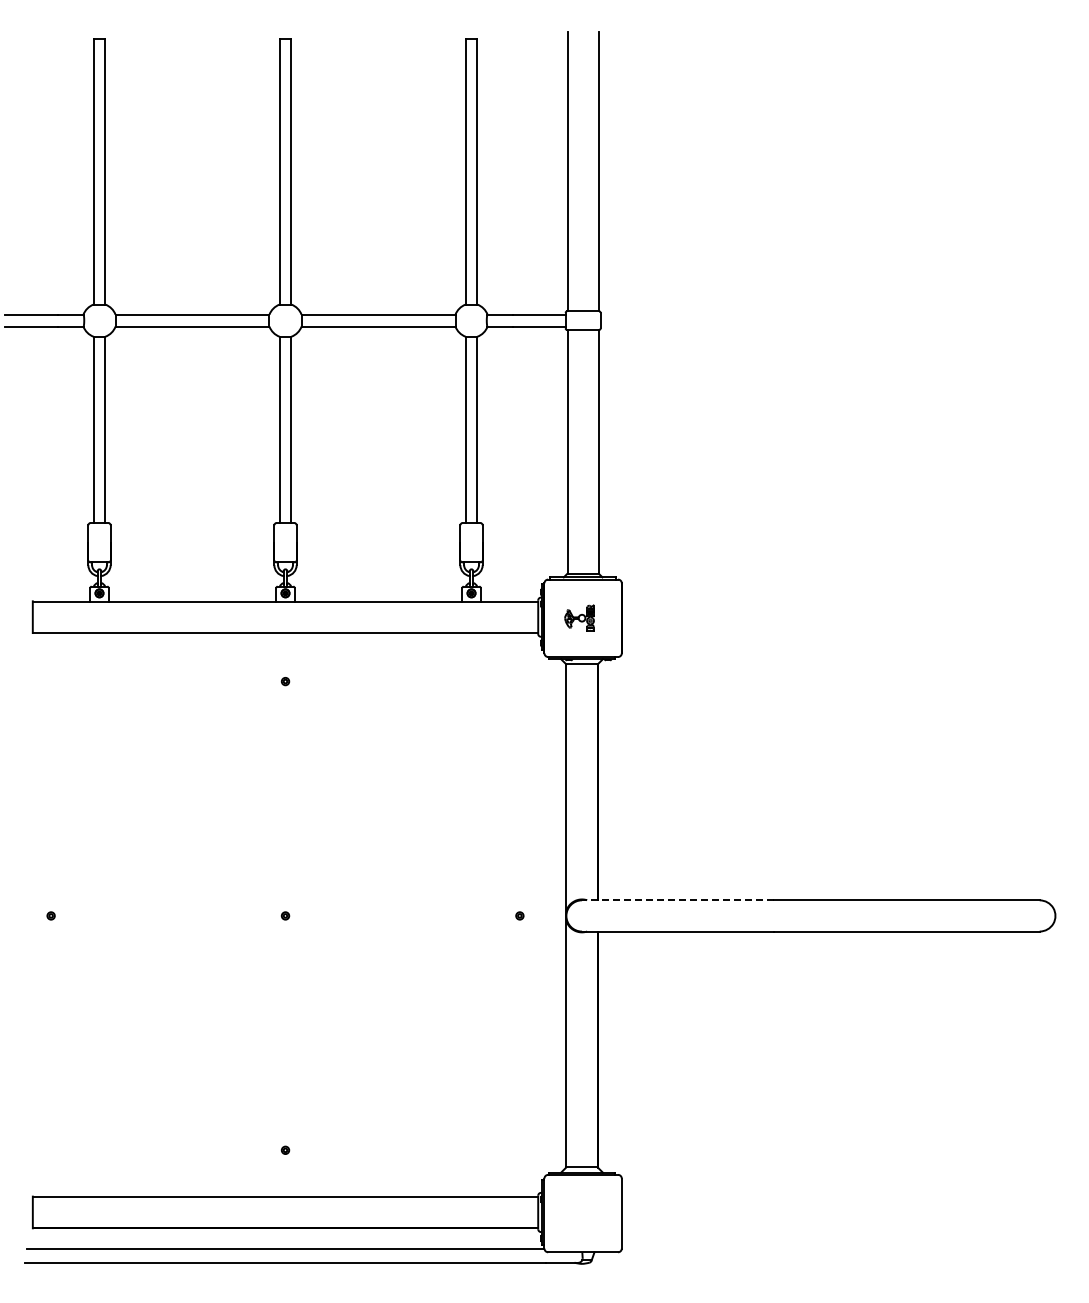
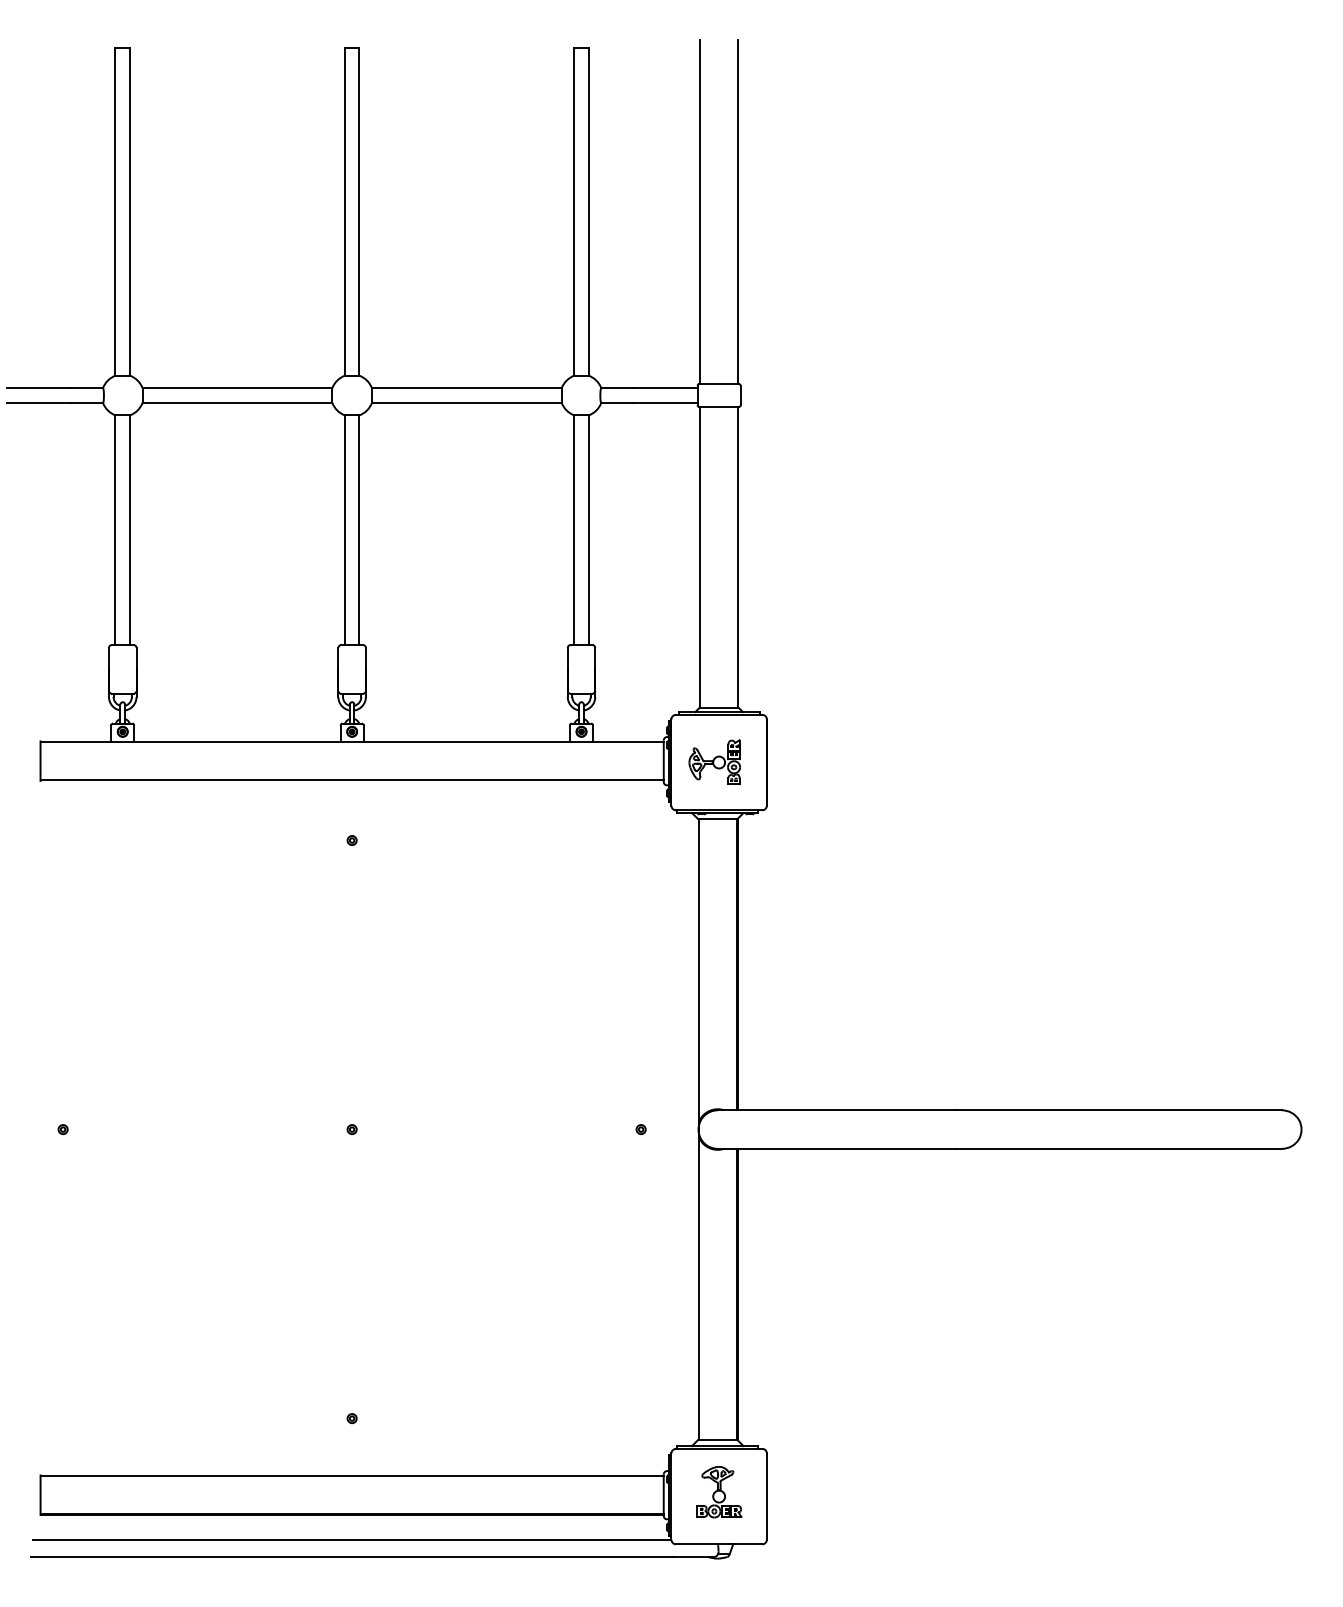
part: (579, 617) -> (714, 761), size x1.43
line: (677, 900) -> (835, 1110), dashed -> solid
part: (583, 1209) -> (719, 1491), added

